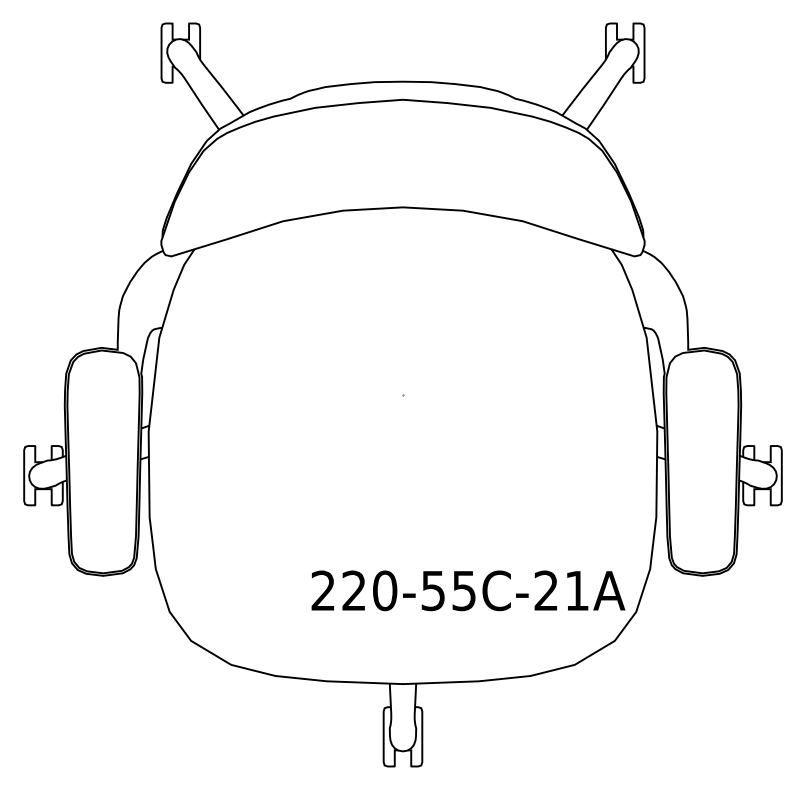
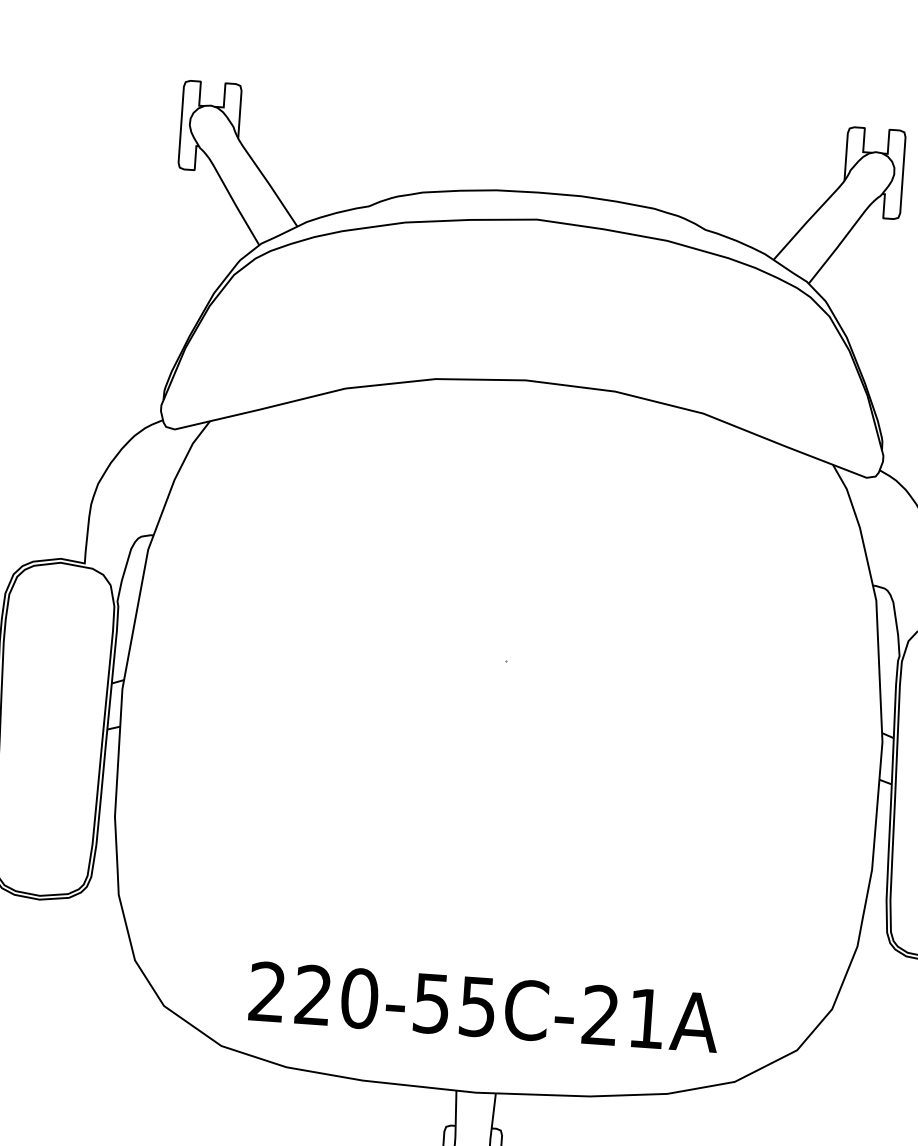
text: (468, 590) -> (484, 1006), moved

